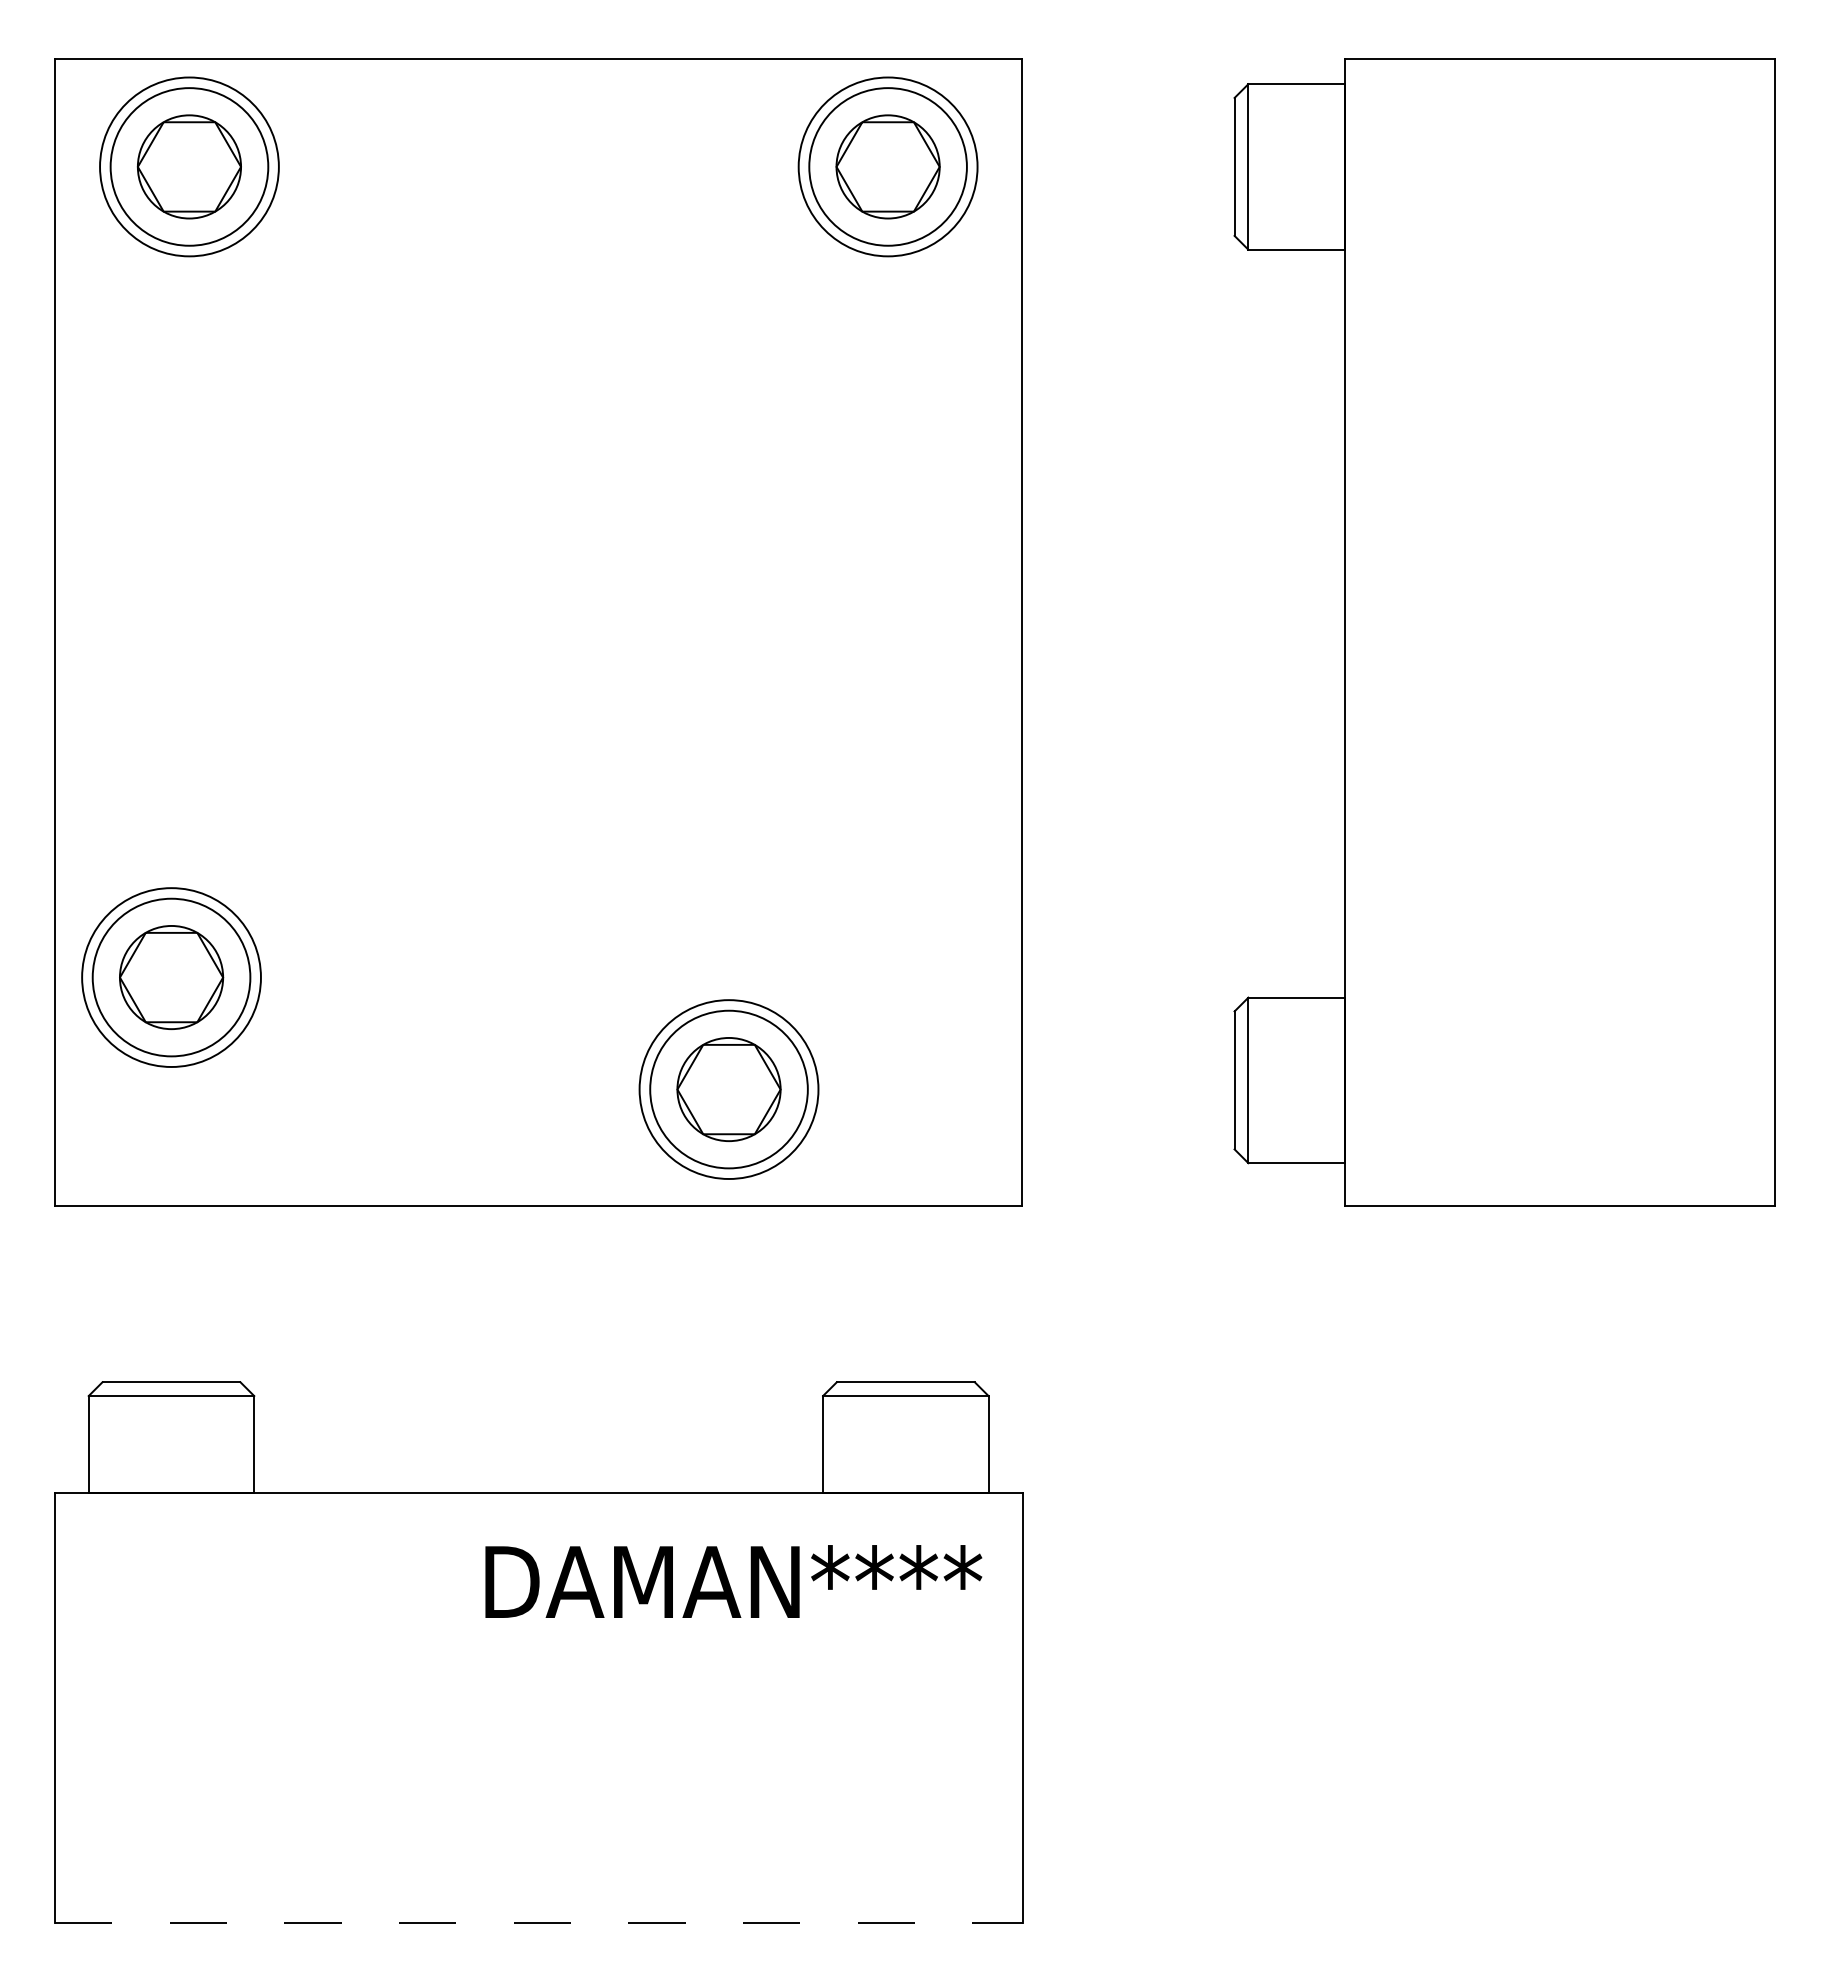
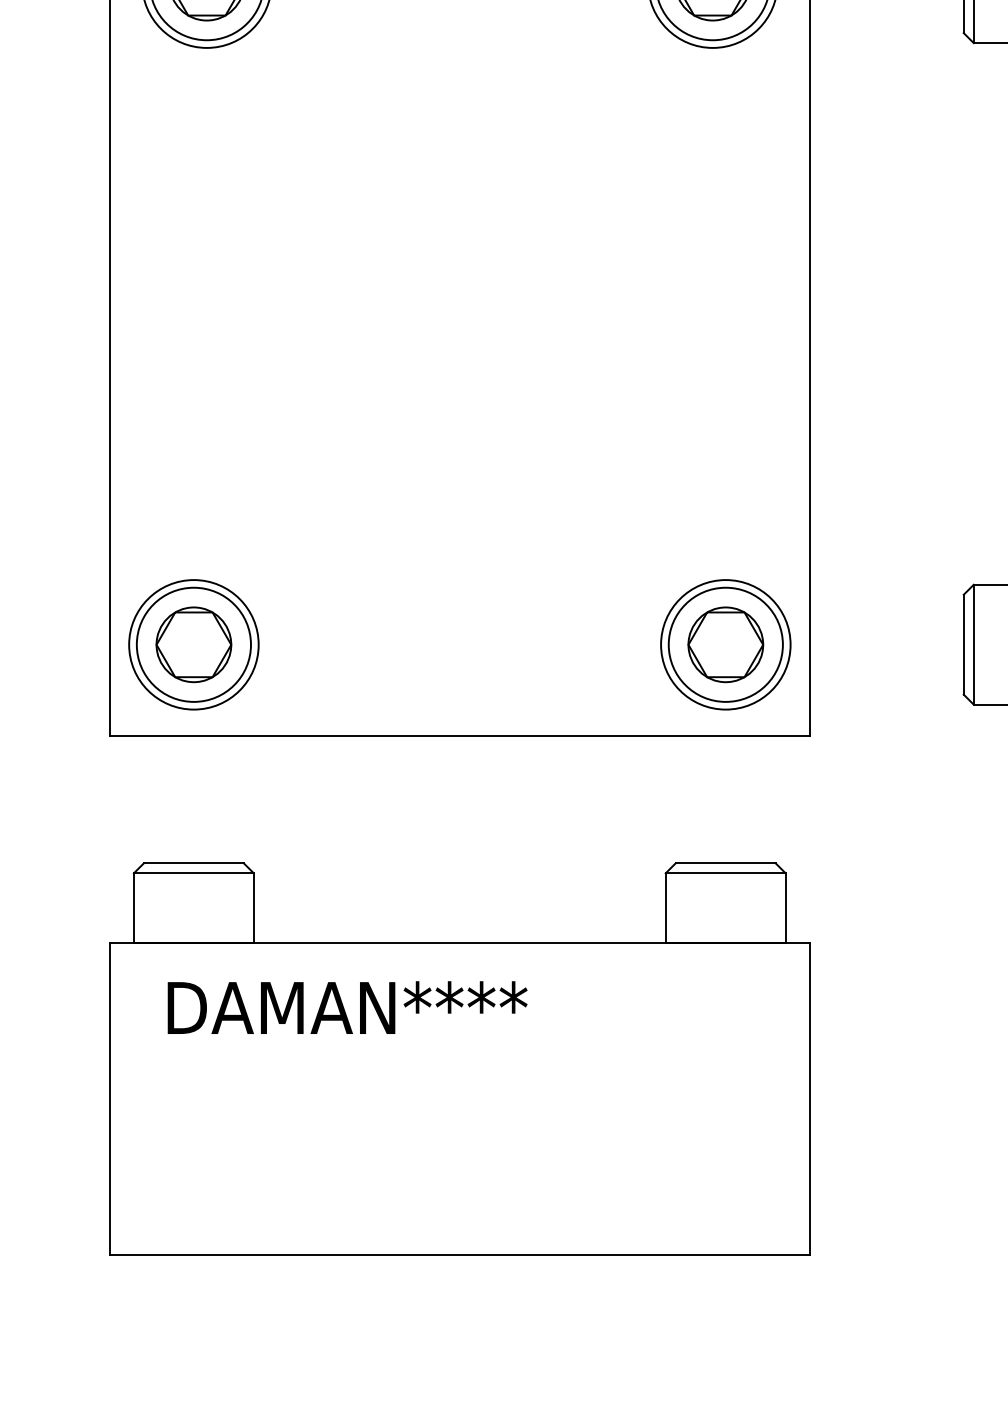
part: (171, 977) -> (193, 644), moved
part: (728, 1089) -> (725, 644), moved
text: (733, 1581) -> (347, 1007), moved
line: (538, 1922) -> (459, 1254), dashed -> solid

